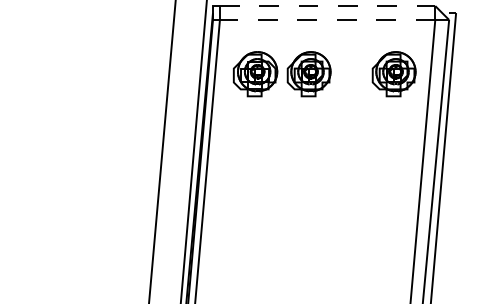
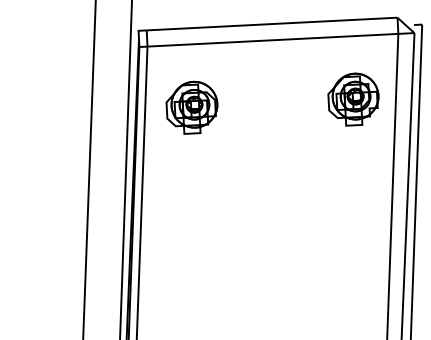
line: (327, 6) -> (271, 24), dashed -> solid
line: (327, 19) -> (272, 39), dashed -> solid
part: (308, 74) -> (253, 104), removed

